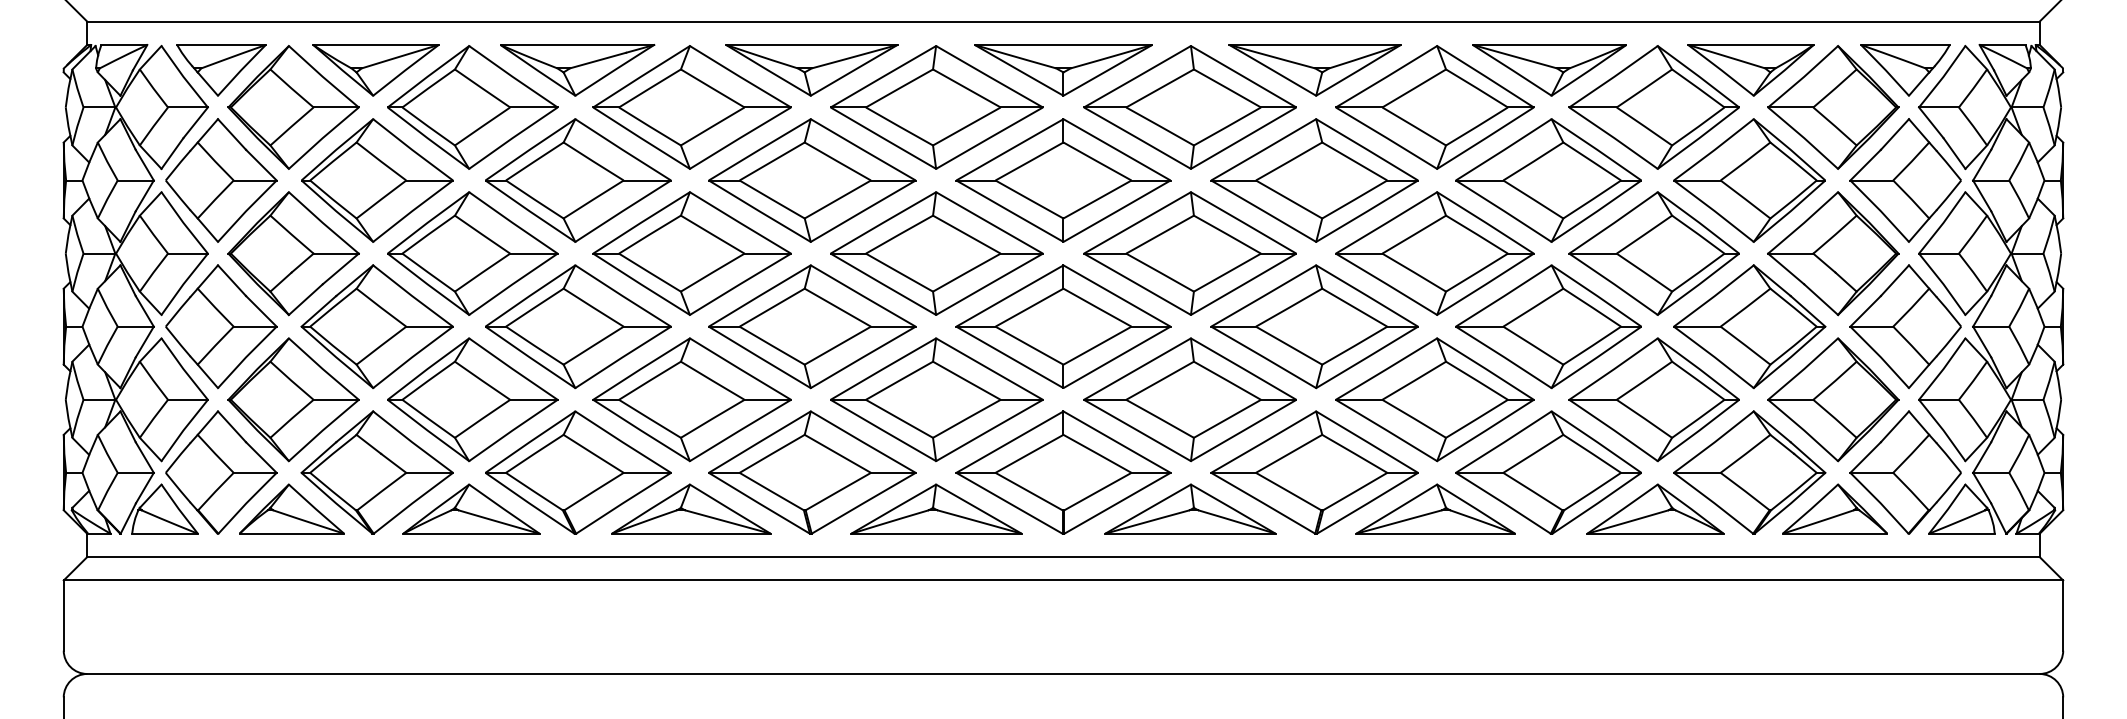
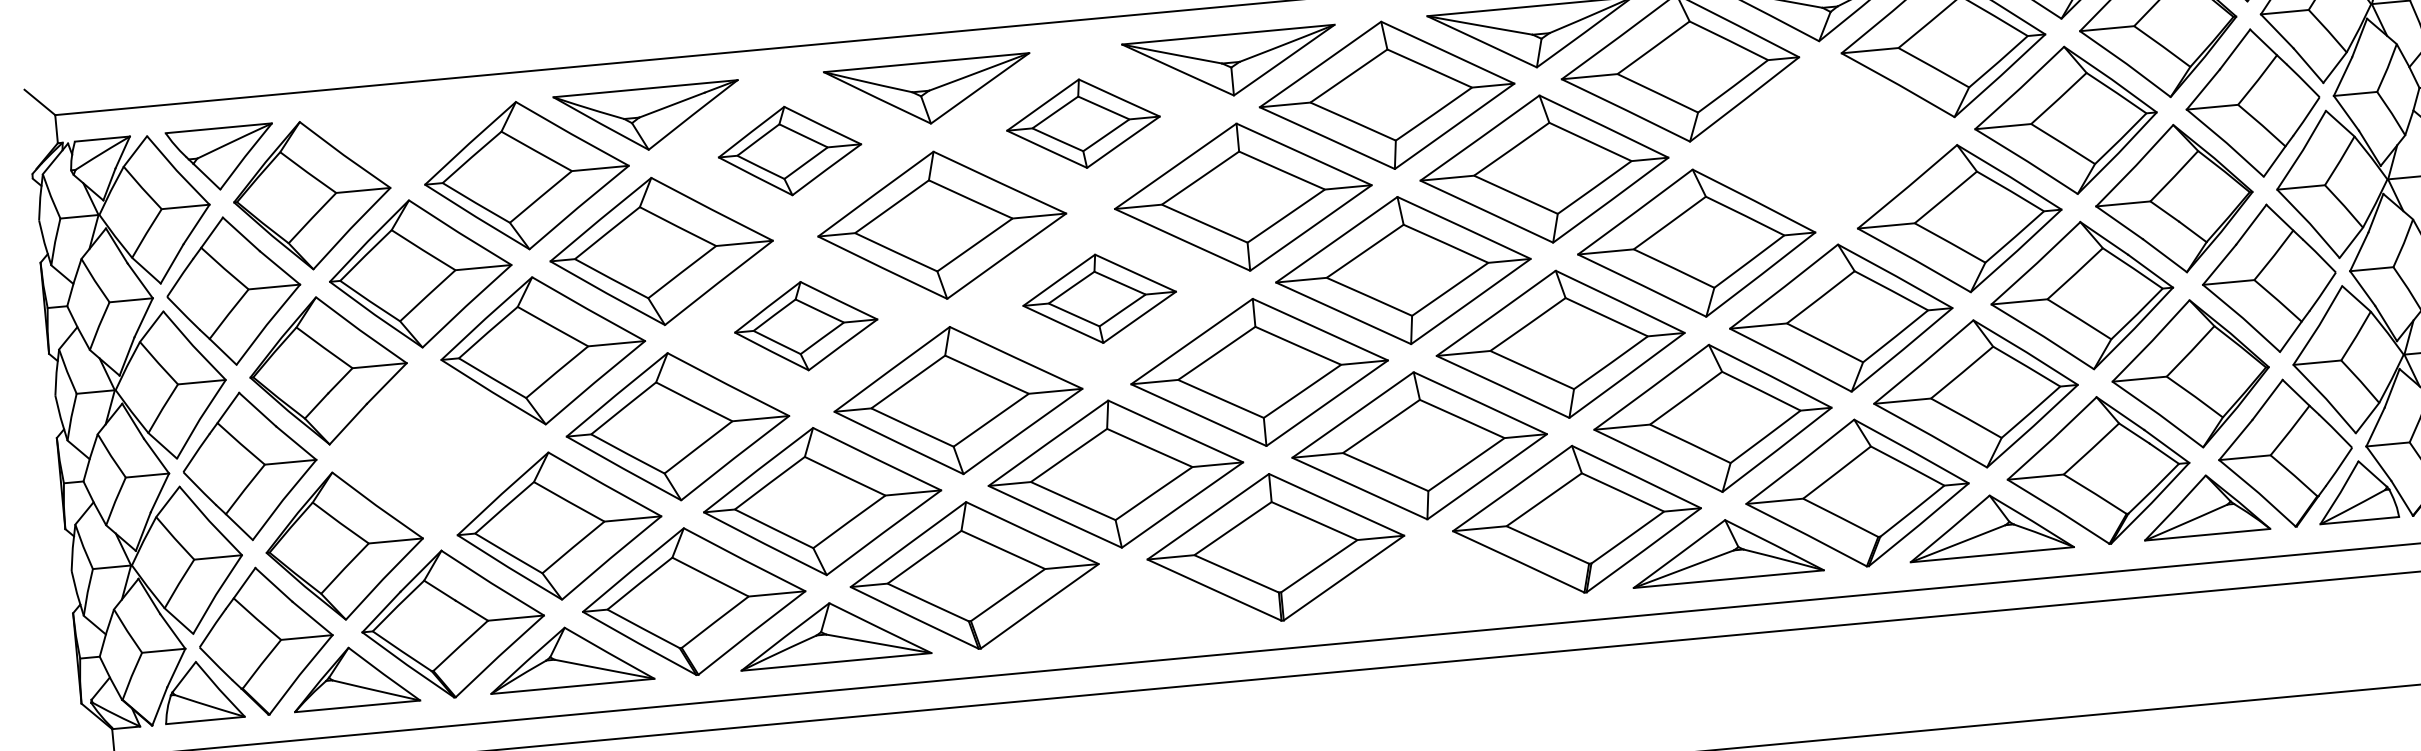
part: (375, 70) -> (406, 141), removed
part: (691, 107) -> (789, 150), size x0.6
part: (936, 107) -> (1083, 123), size x0.6
part: (1548, 180) -> (1824, 143), removed
part: (691, 253) -> (805, 326), size x0.6
part: (936, 253) -> (1099, 298), size x0.6
part: (376, 326) -> (436, 448), removed
part: (936, 508) -> (1127, 604), removed
part: (1190, 508) -> (1432, 576), removed

